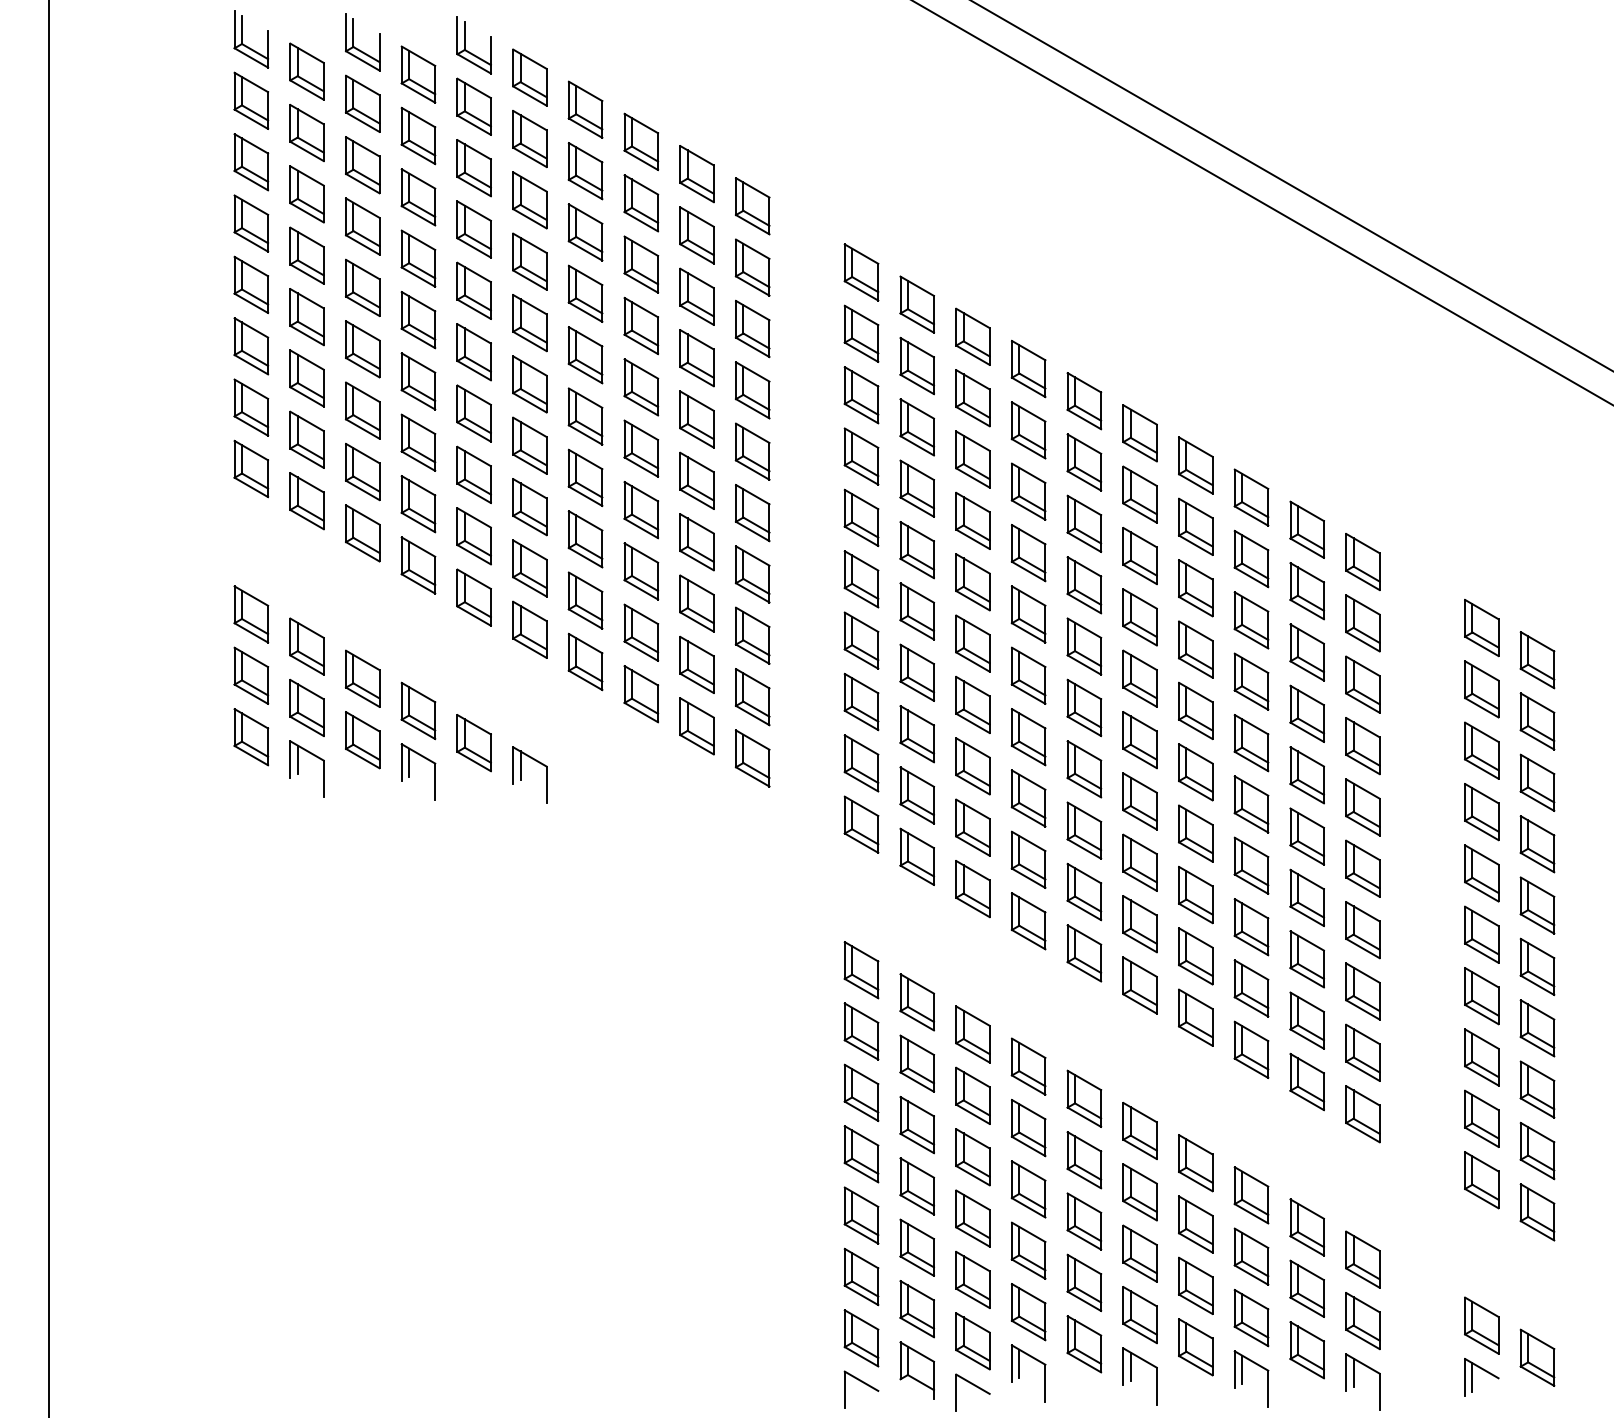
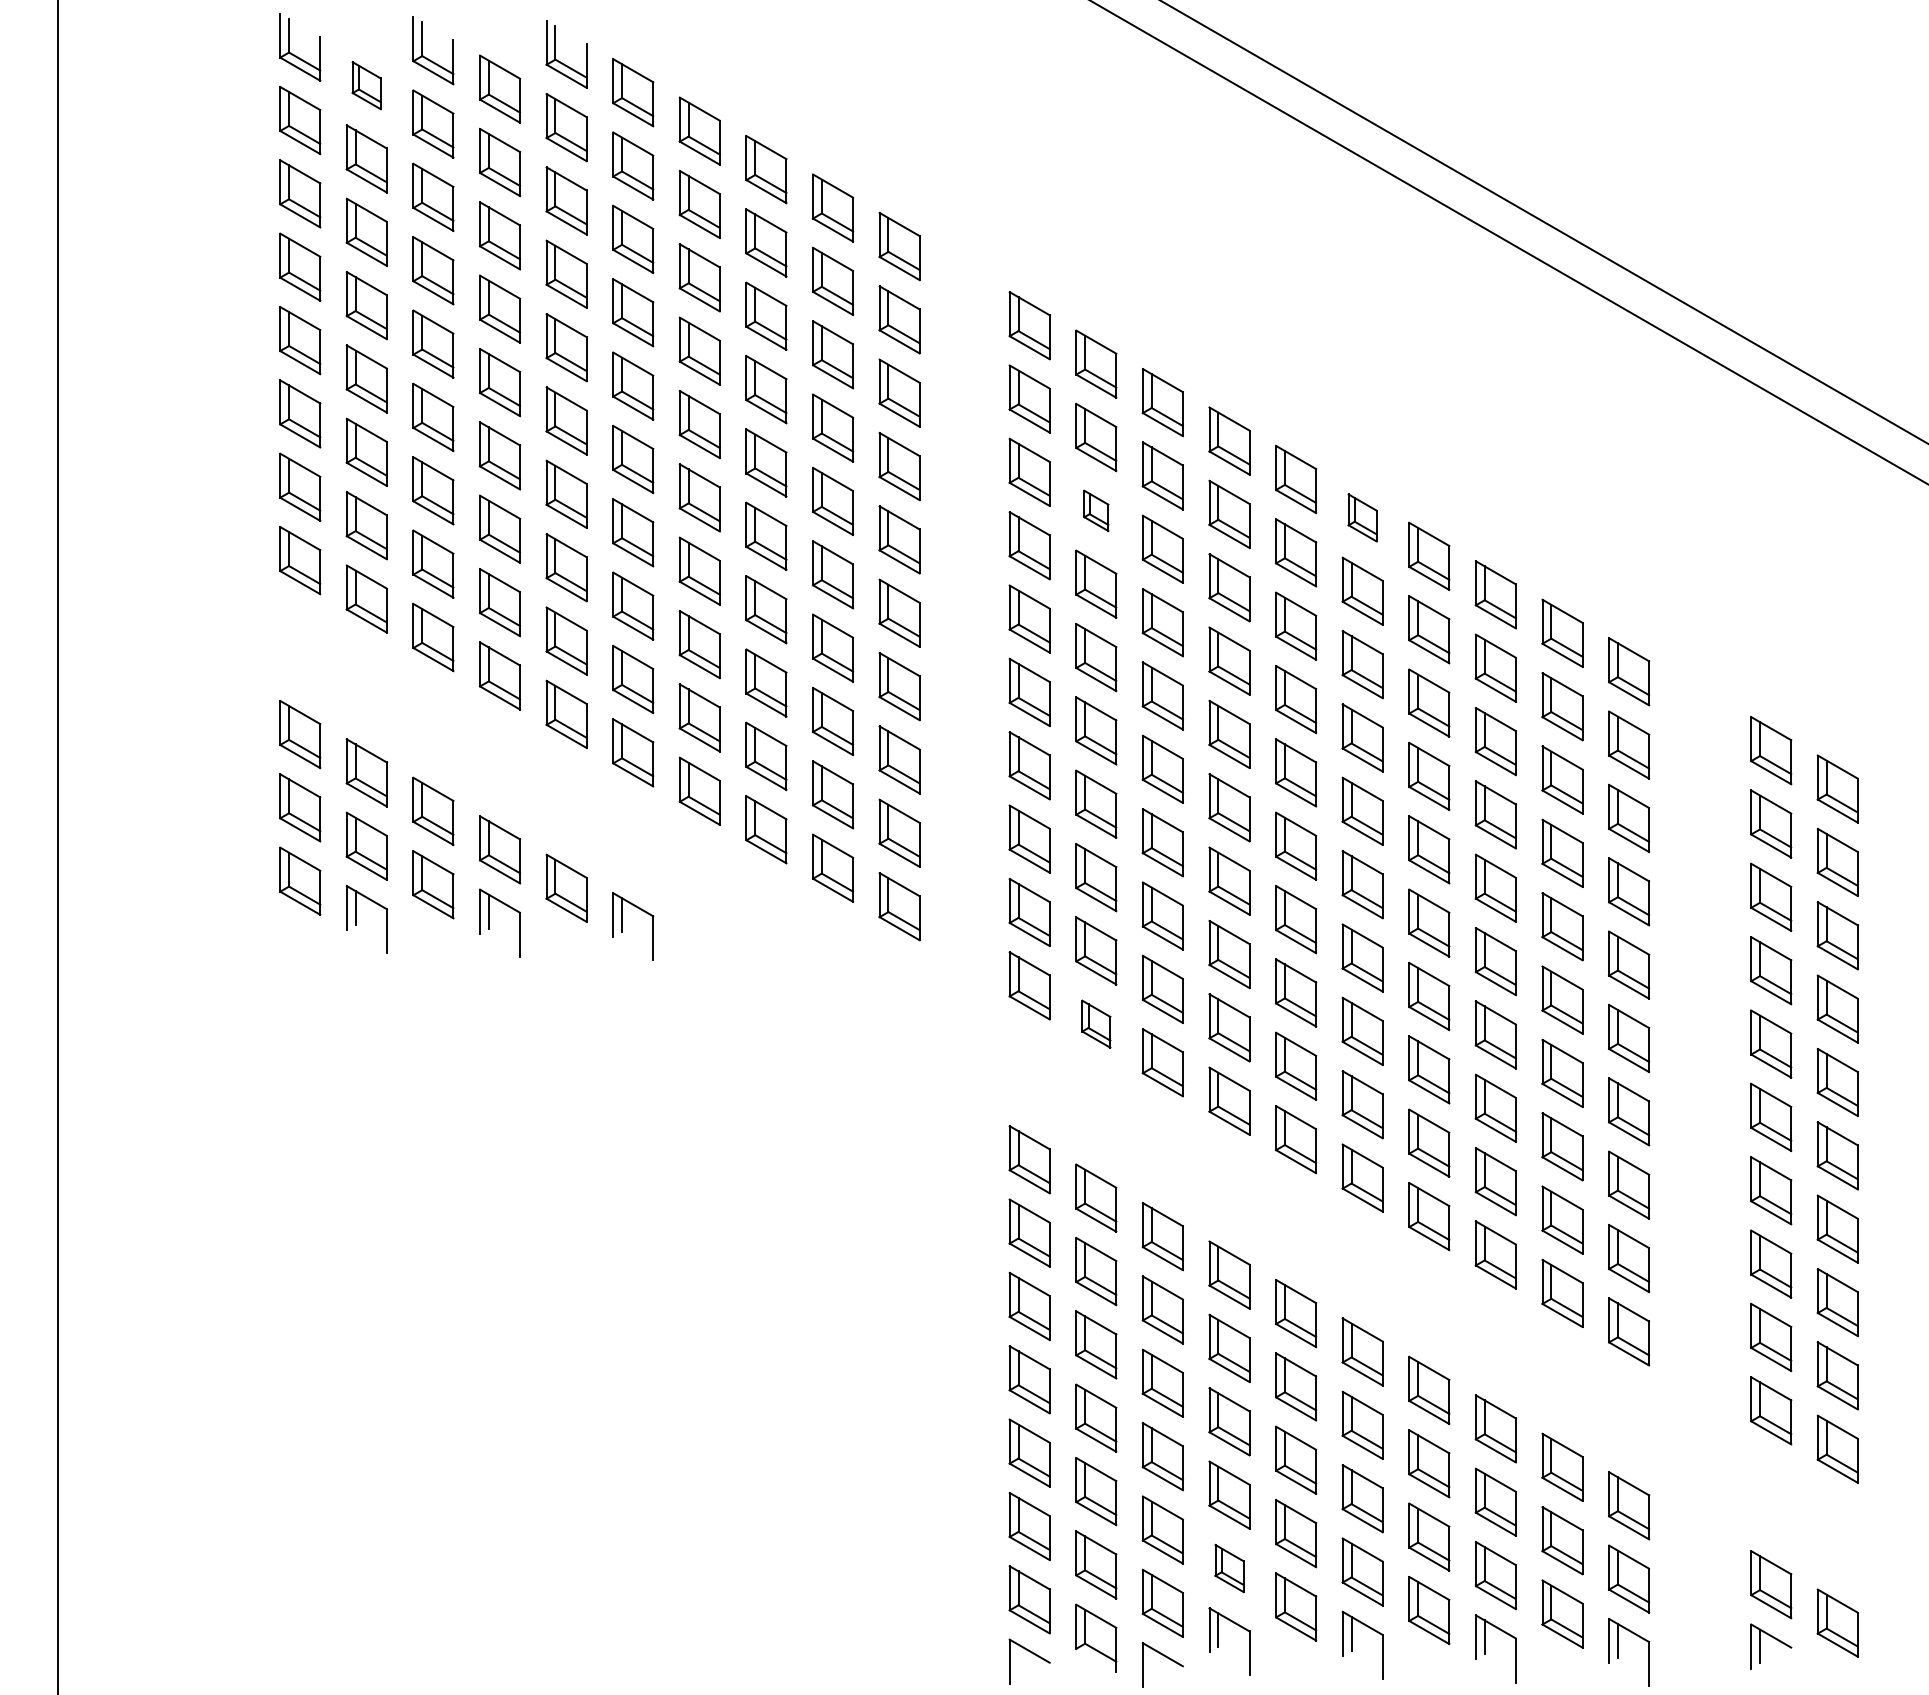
part: (306, 71) -> (366, 85), size x0.7
part: (917, 427) -> (1096, 510), size x0.6
part: (1139, 432) -> (1362, 517), size x0.7
part: (917, 856) -> (1096, 1023), size x0.7
part: (1028, 1312) -> (1229, 1568), size x0.7

